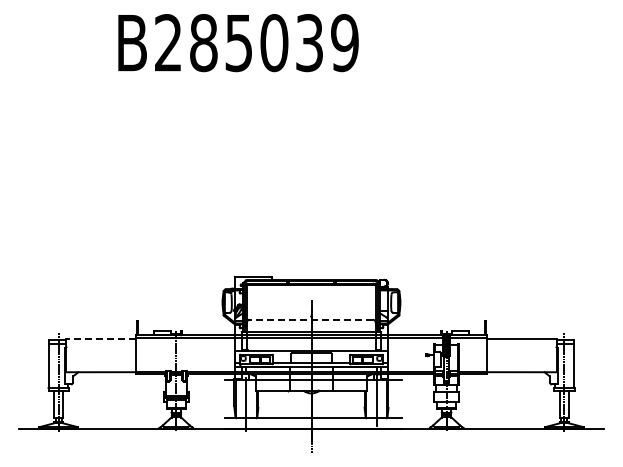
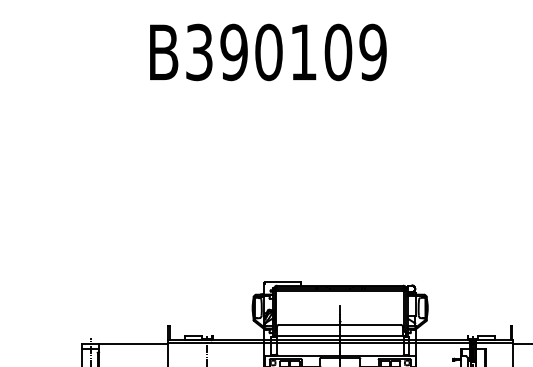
text: (239, 43) -> (269, 52), B285039 -> B390109
line: (311, 319) -> (340, 324), dashed -> solid
line: (101, 339) -> (133, 344), dashed -> solid

